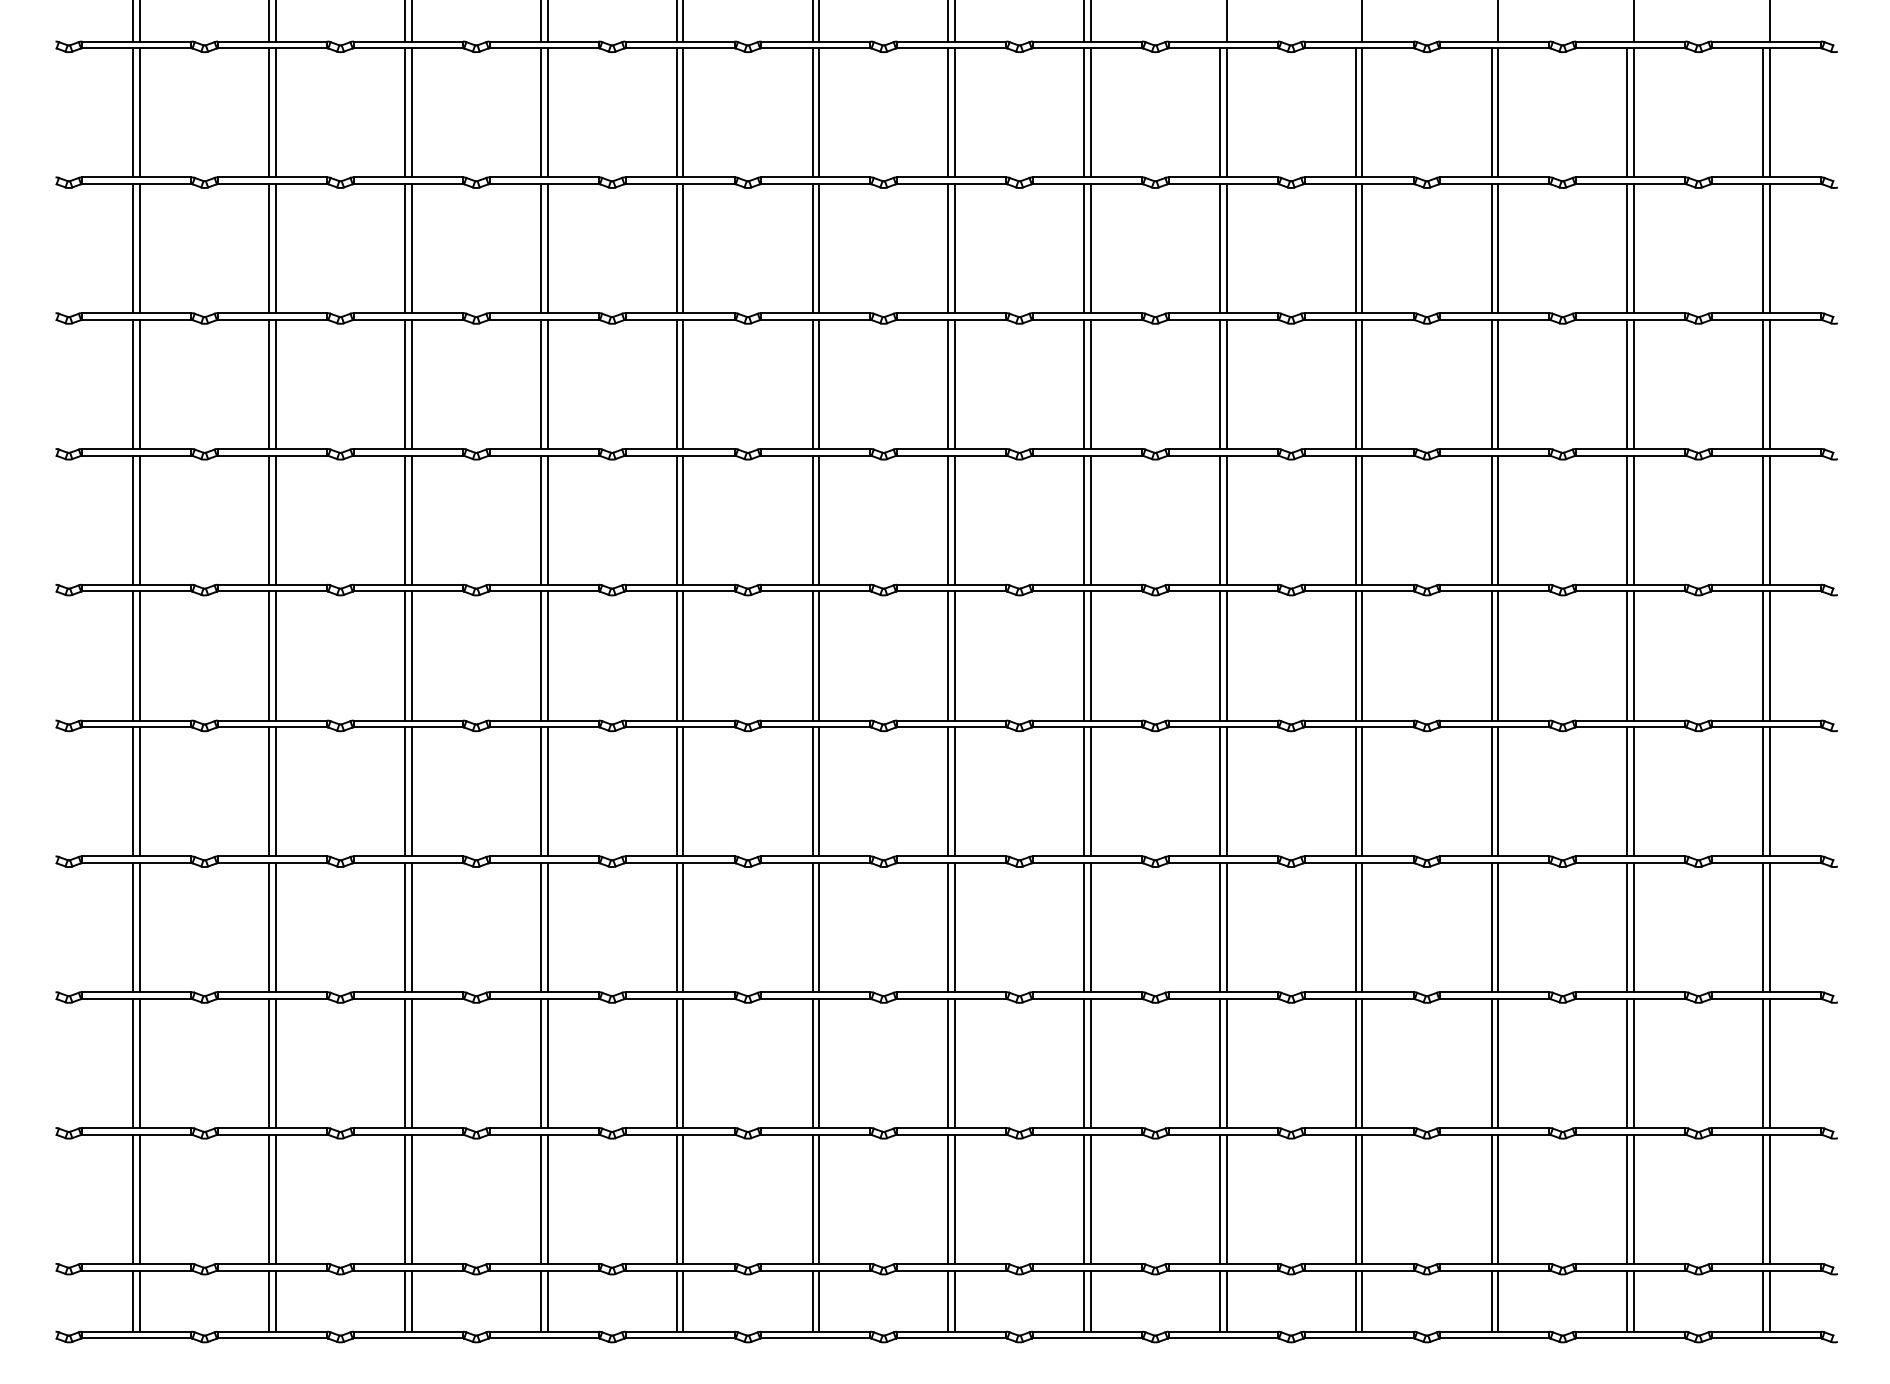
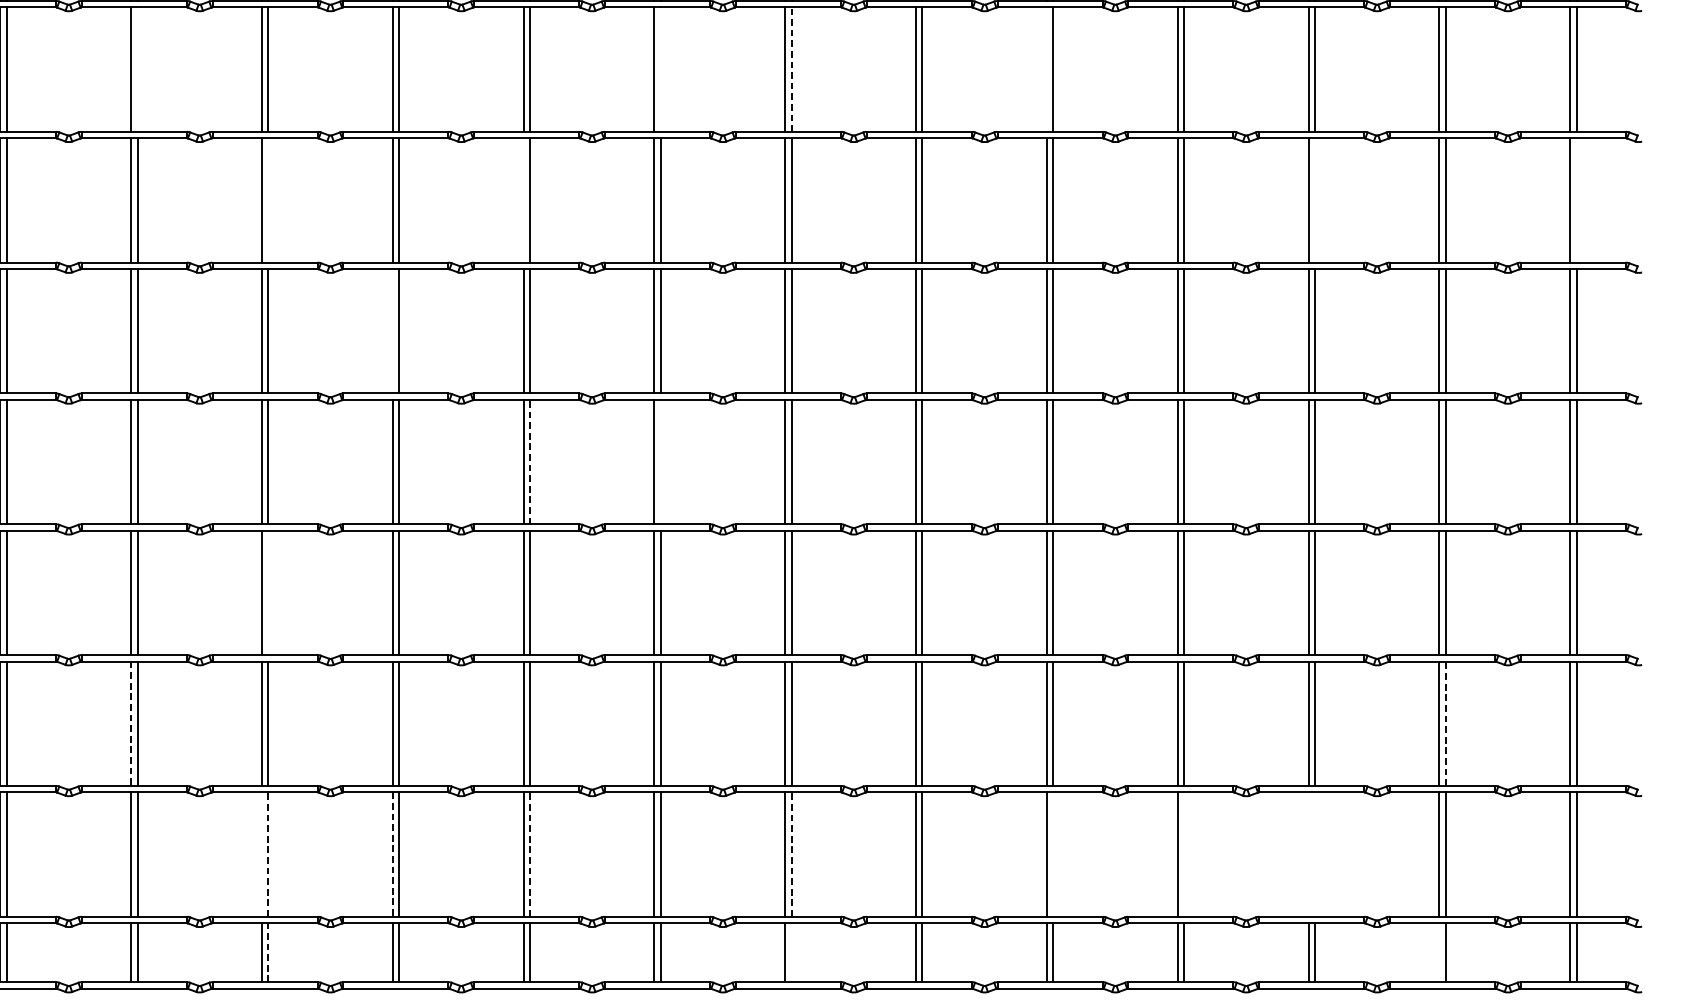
line: (275, 383) -> (137, 68), removed
line: (819, 383) -> (661, 68), removed
line: (1219, 383) -> (1046, 68), removed
line: (955, 384) -> (792, 69), solid -> dashed
line: (411, 519) -> (268, 199), removed
line: (676, 519) -> (523, 199), removed
line: (1498, 519) -> (1315, 199), removed
line: (1769, 519) -> (1576, 199), removed
line: (540, 655) -> (392, 330), removed
line: (683, 791) -> (530, 461), solid -> dashed
line: (819, 791) -> (661, 461), removed
line: (411, 927) -> (268, 592), removed
line: (269, 1063) -> (131, 723), solid -> dashed
line: (1634, 1063) -> (1446, 723), solid -> dashed
line: (405, 1198) -> (262, 853), removed
line: (1226, 1198) -> (1053, 853), removed
line: (1362, 1198) -> (1184, 853), removed
line: (1491, 1198) -> (1308, 853), removed
line: (1498, 1198) -> (1315, 853), removed
line: (411, 1199) -> (268, 854), solid -> dashed
line: (540, 1199) -> (392, 854), solid -> dashed
line: (683, 1199) -> (530, 854), solid -> dashed
line: (955, 1199) -> (792, 854), solid -> dashed
line: (955, 1300) -> (792, 952), removed
line: (1627, 1300) -> (1439, 952), removed
line: (411, 1301) -> (268, 953), solid -> dashed

